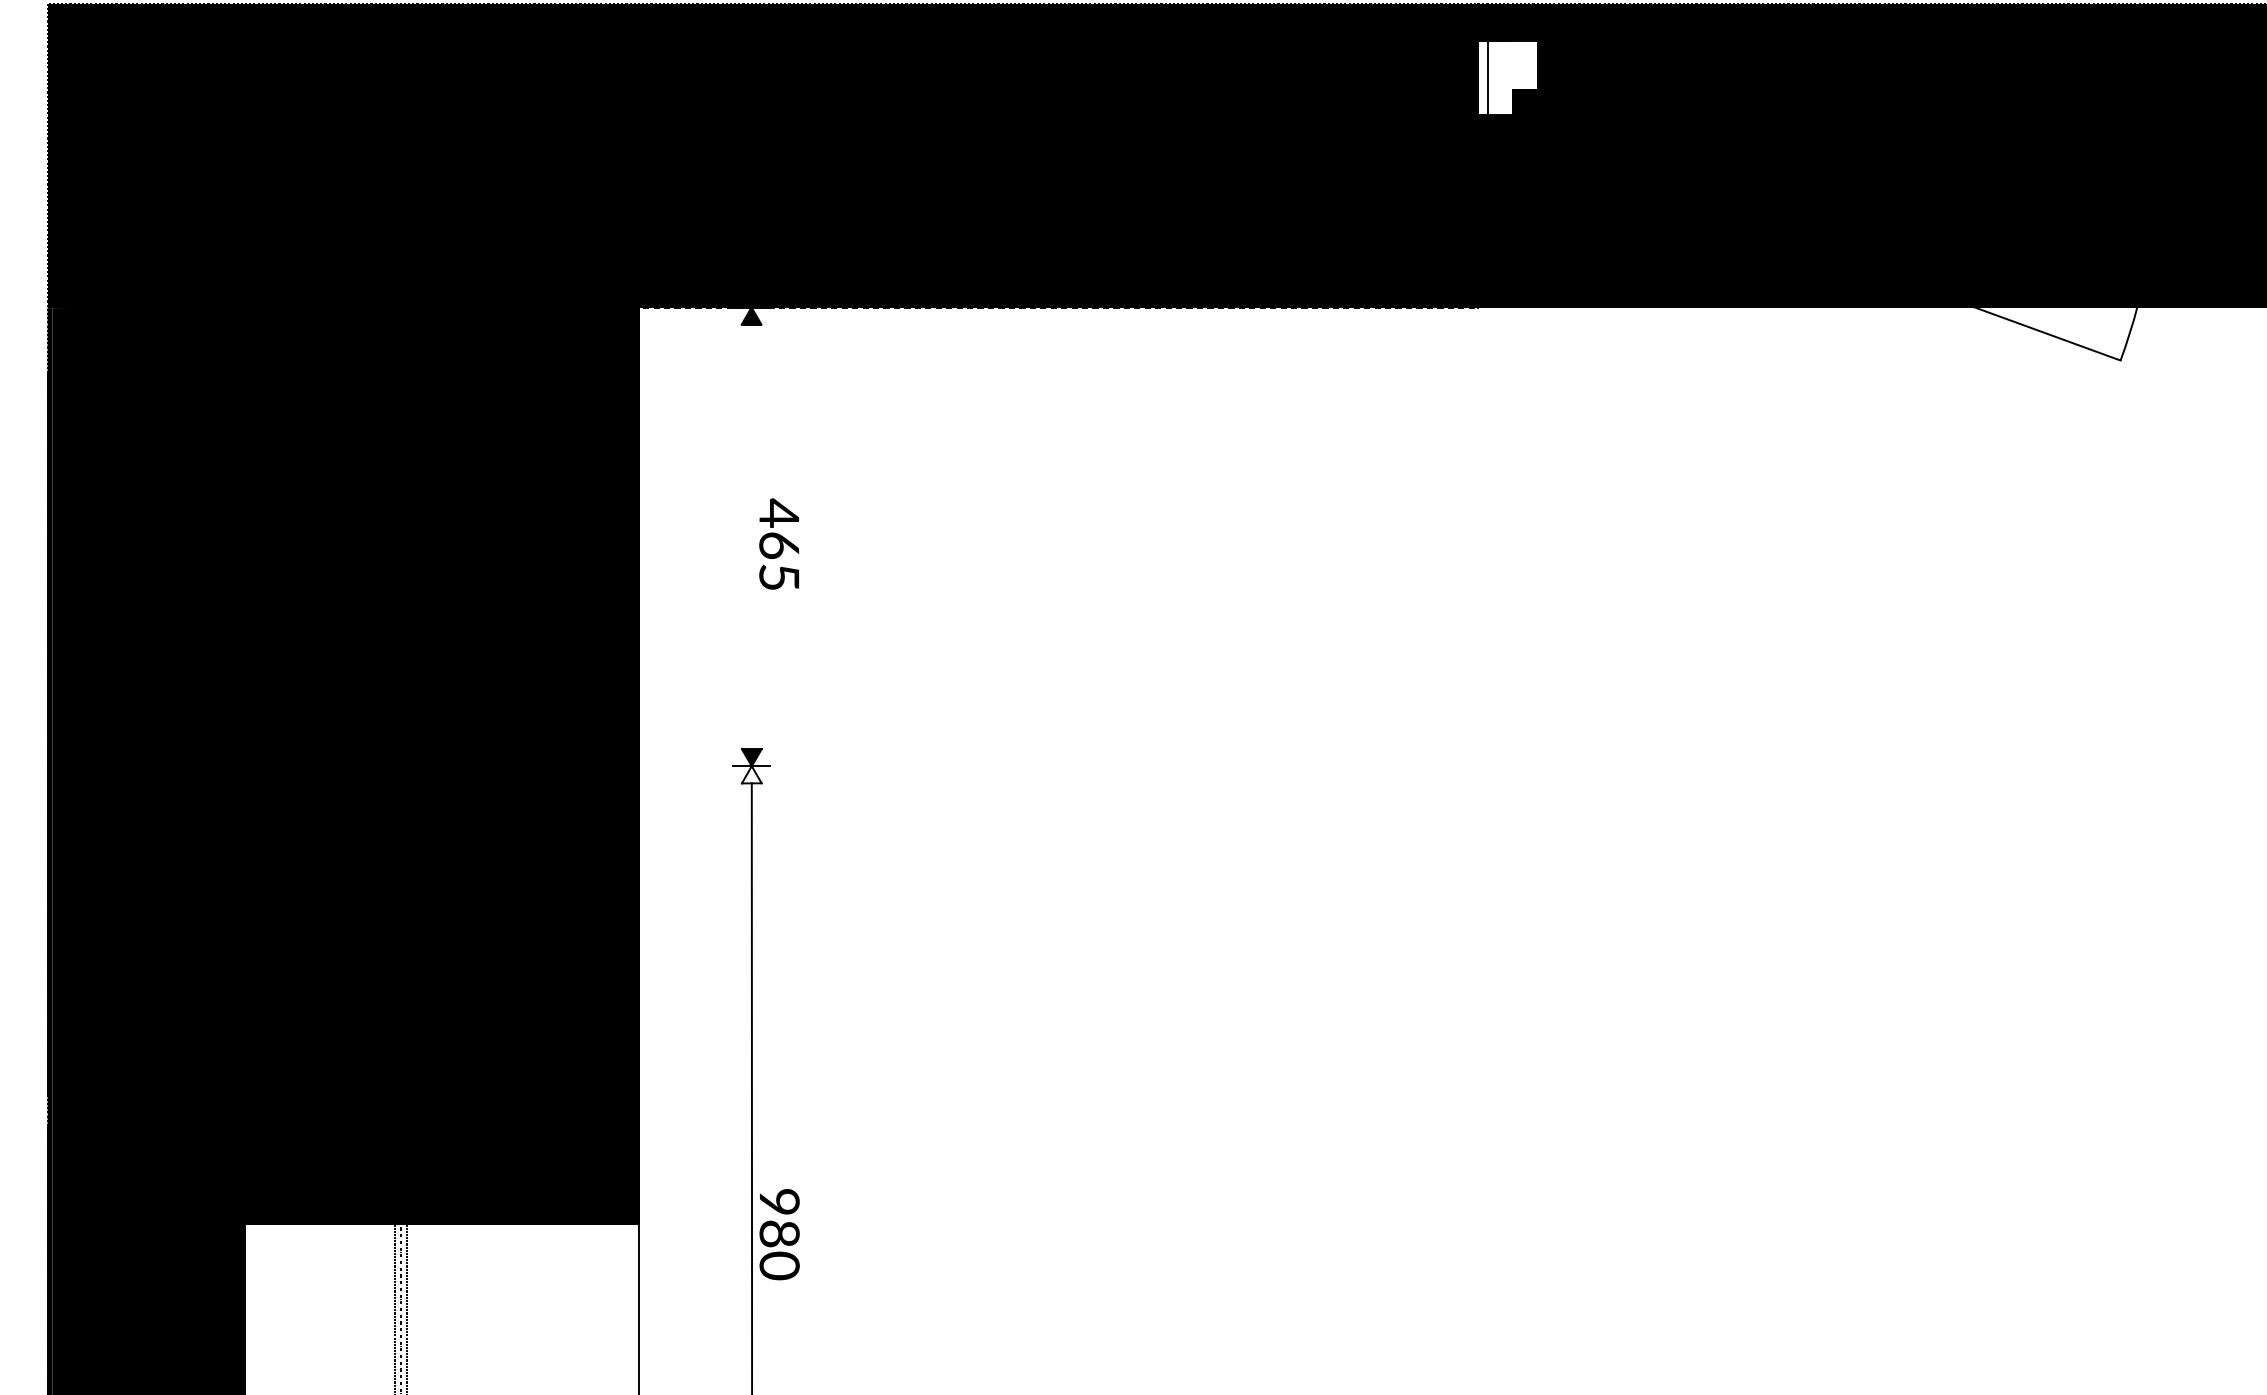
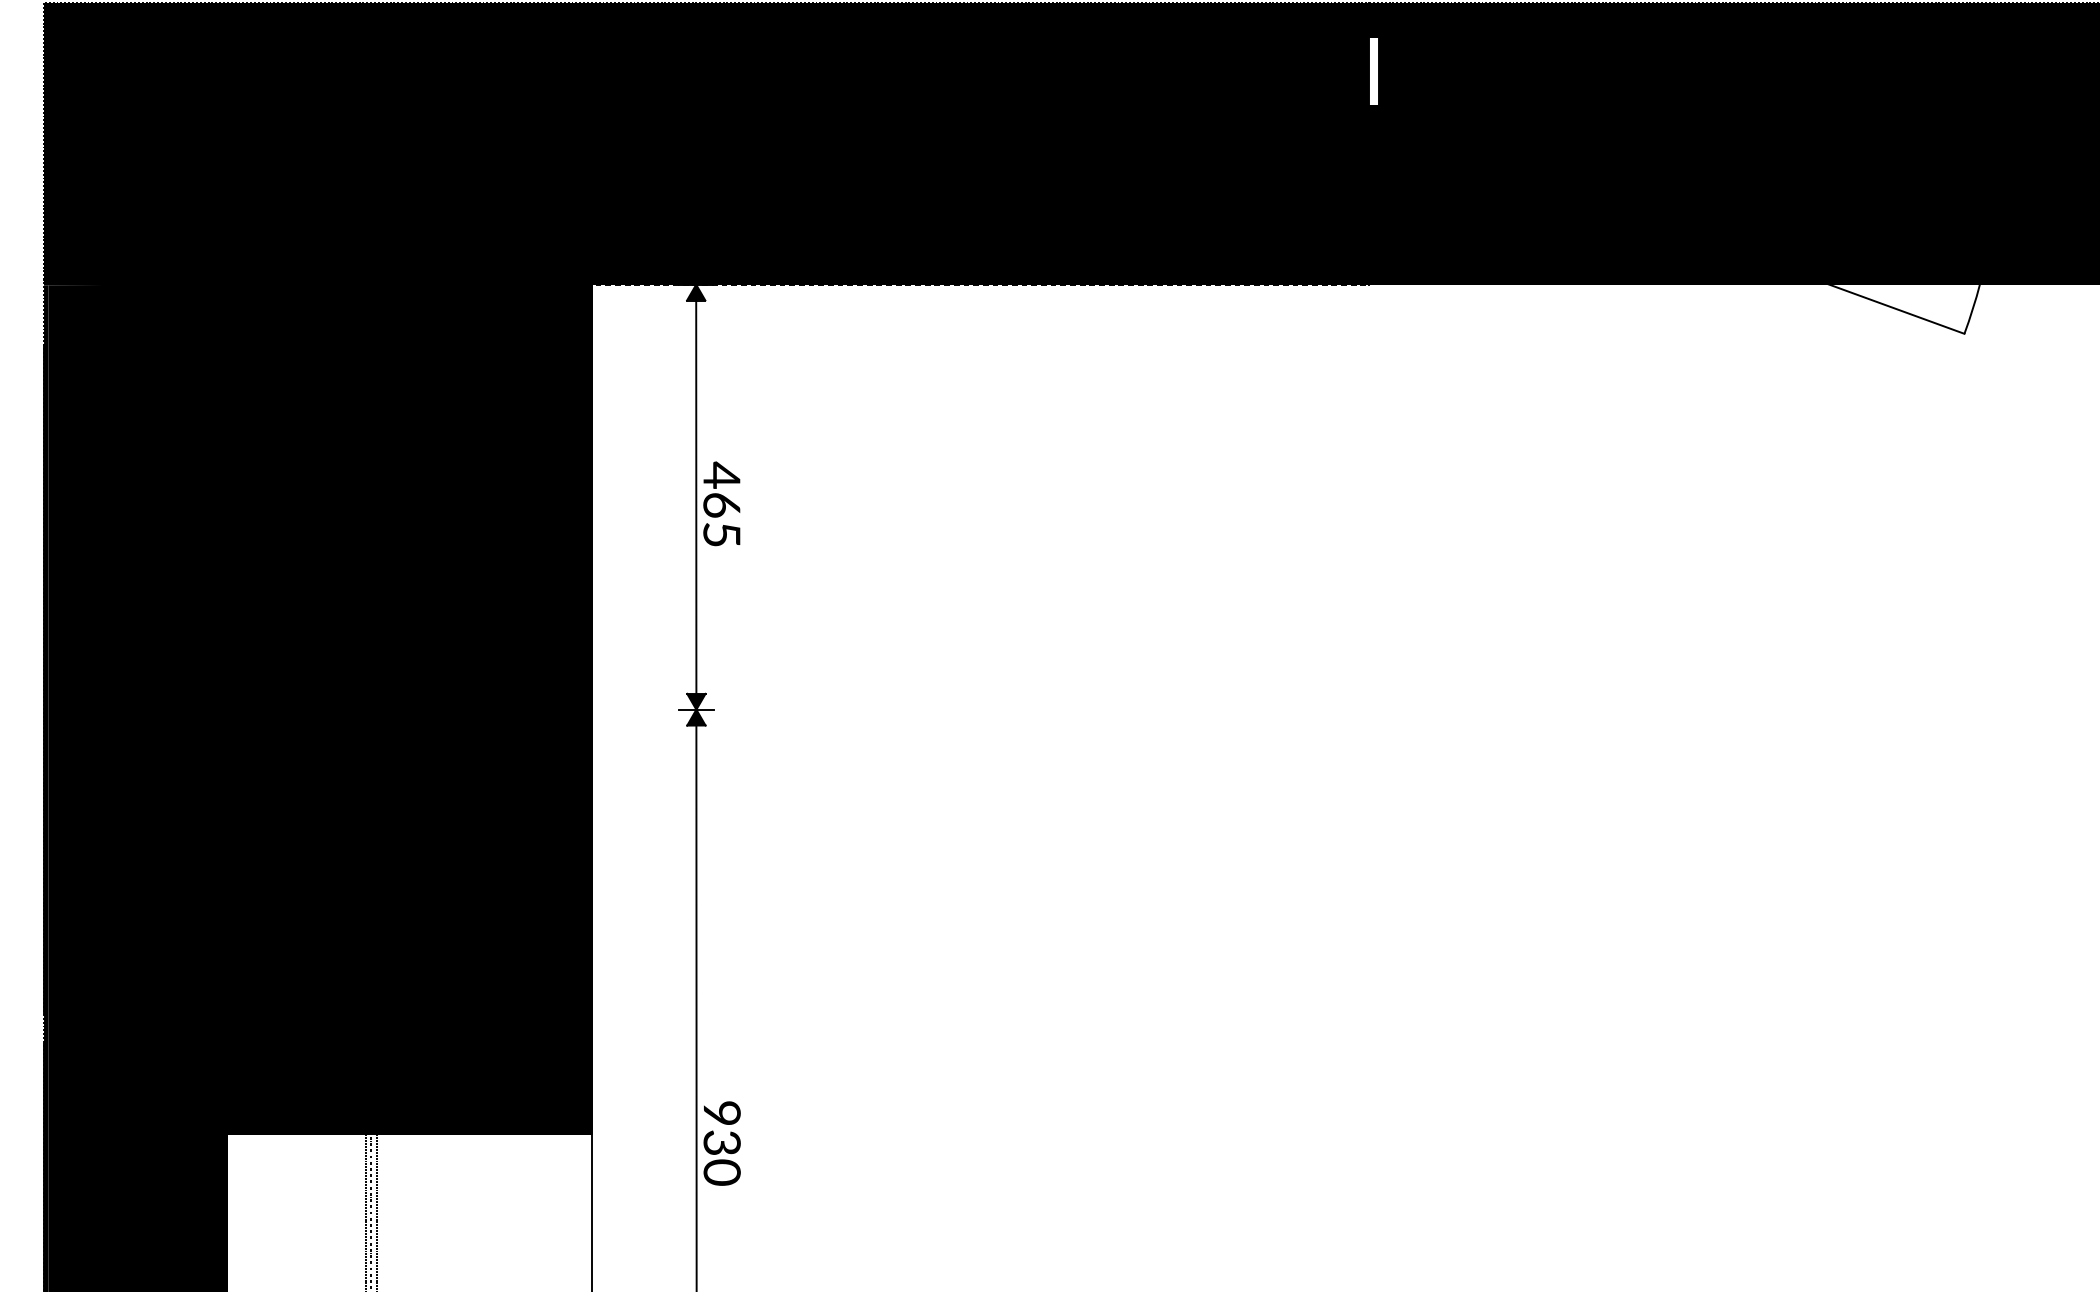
fill: (1512, 77) -> (1401, 71), added
line: (751, 536) -> (696, 496), added
fill: (751, 774) -> (696, 717), added
text: (779, 1233) -> (722, 1142), 980 -> 930

